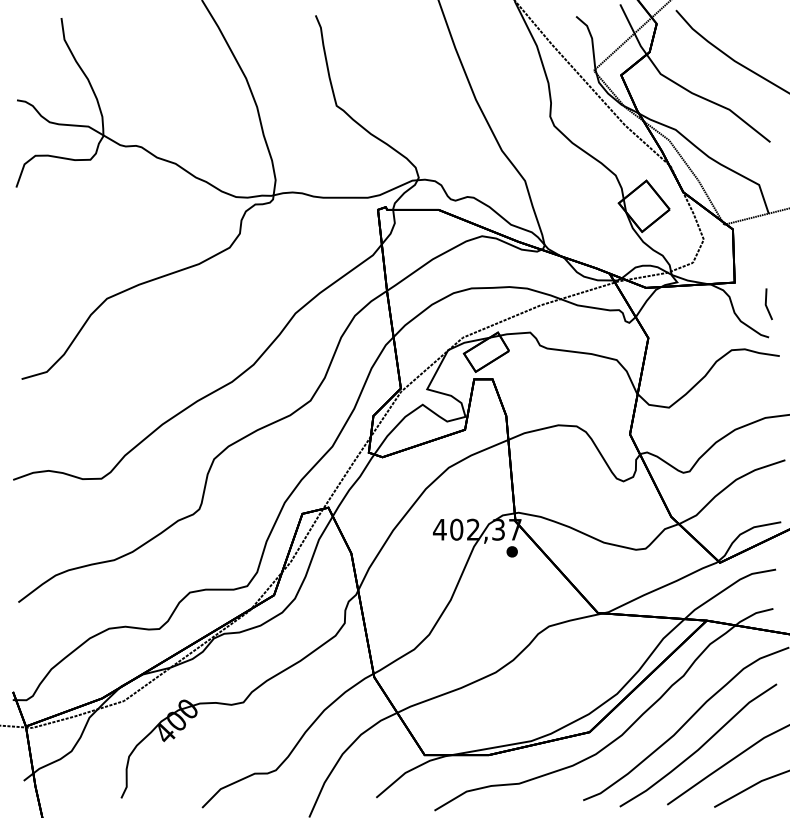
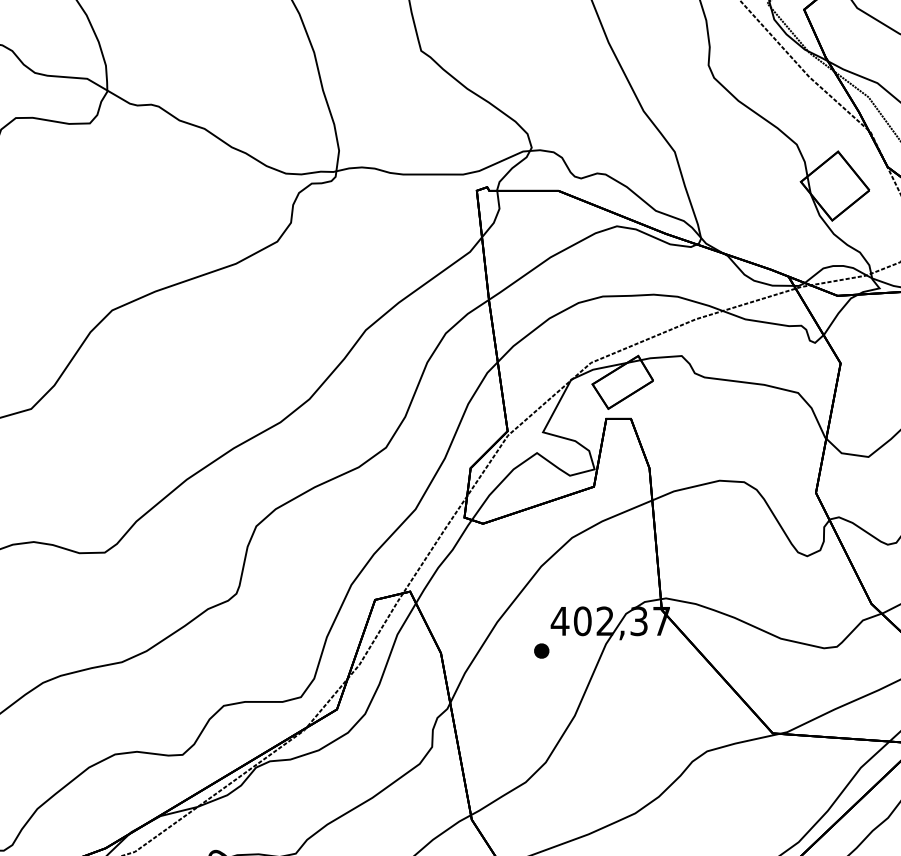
part: (511, 551) -> (540, 650), moved

